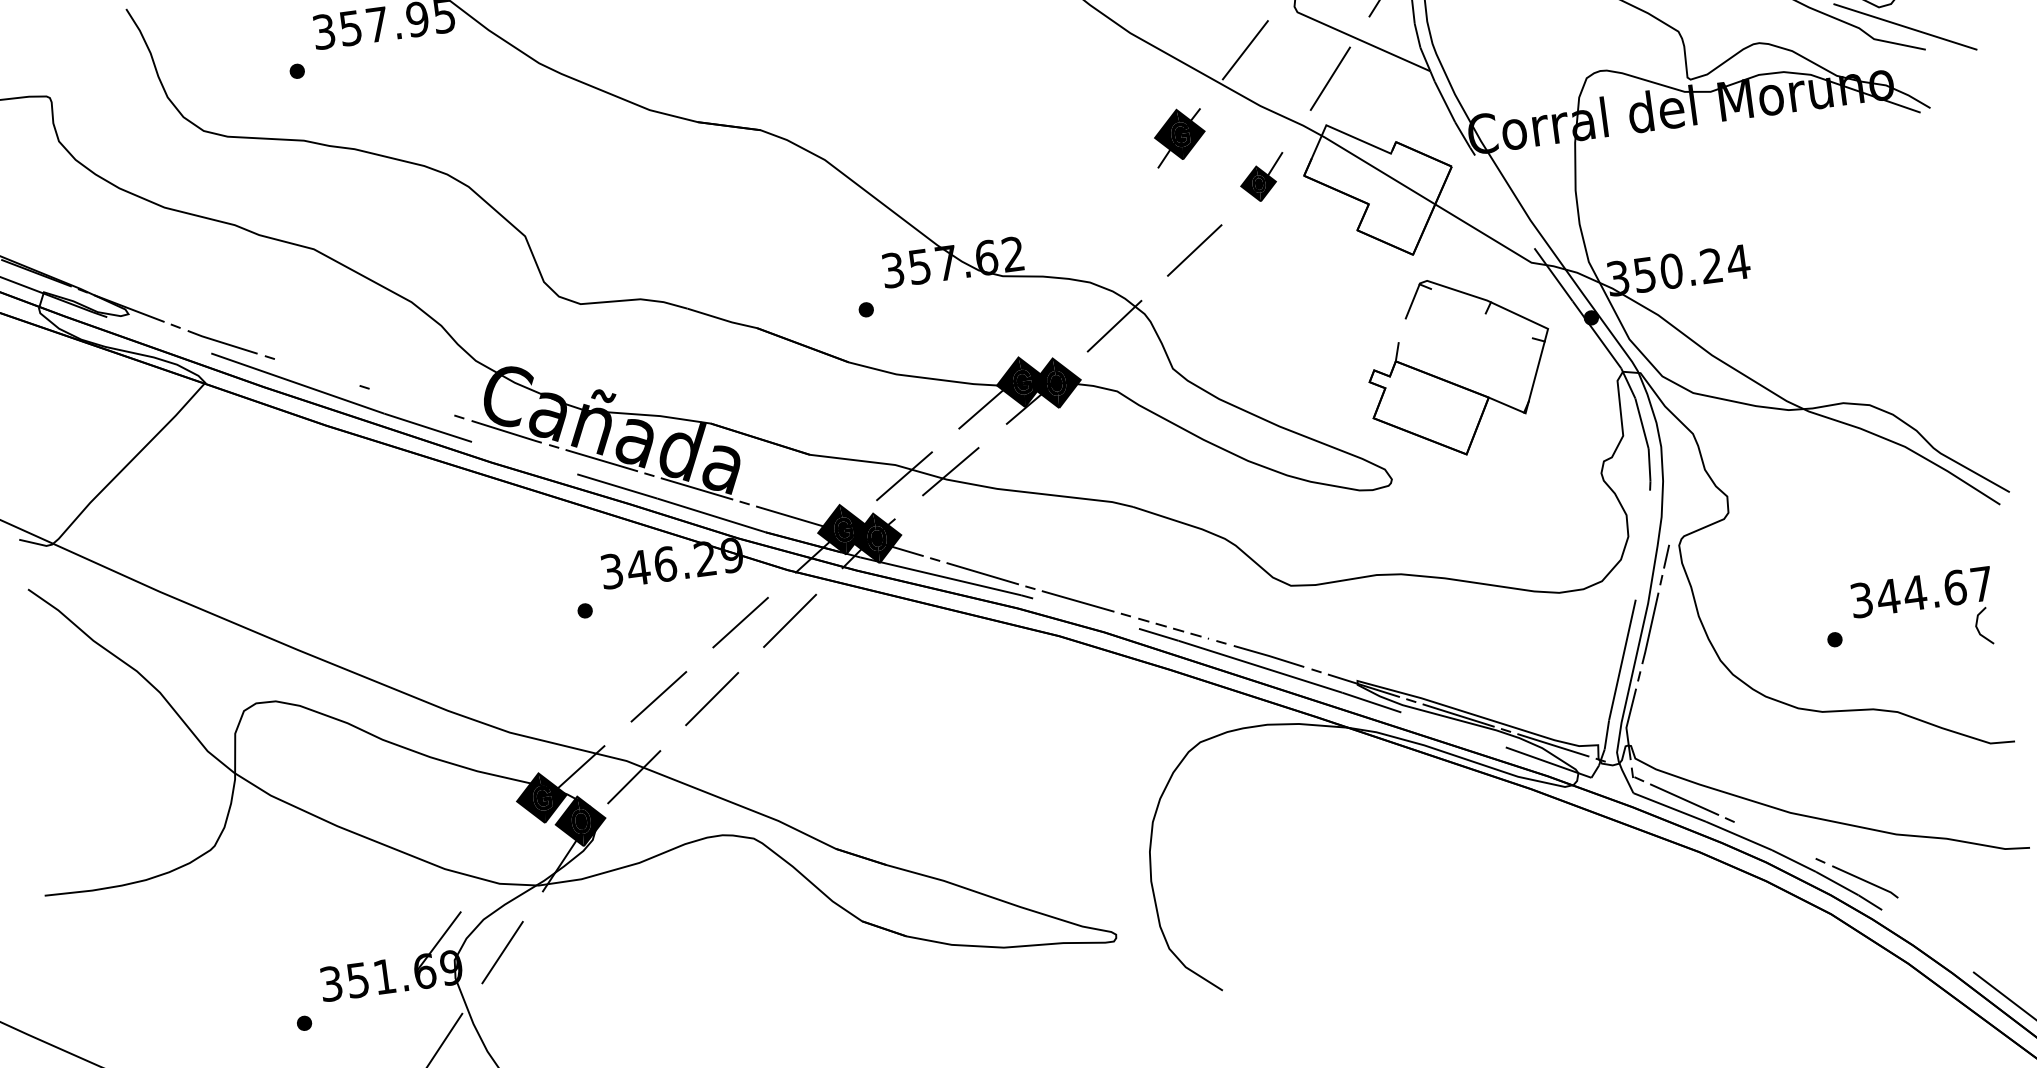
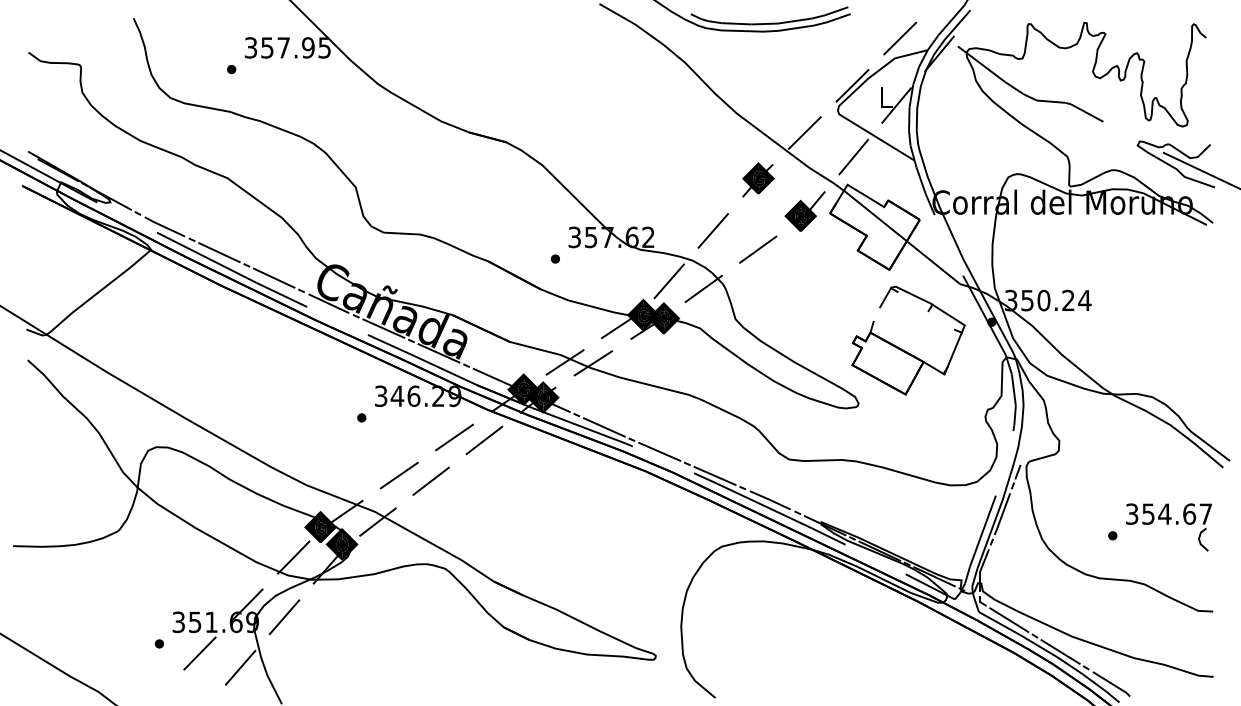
part: (1261, 178) -> (804, 211), size x1.43
line: (1116, 229) -> (712, 230), added
line: (1055, 321) -> (668, 281), added
line: (317, 372) -> (219, 252), added
line: (410, 401) -> (273, 277), added
text: (1888, 595) -> (1148, 513), 344.67 -> 354.67
line: (1174, 629) -> (715, 476), dashed -> solid
line: (1774, 839) -> (1060, 651), added
line: (504, 853) -> (293, 557), added
line: (371, 1030) -> (199, 653), added

